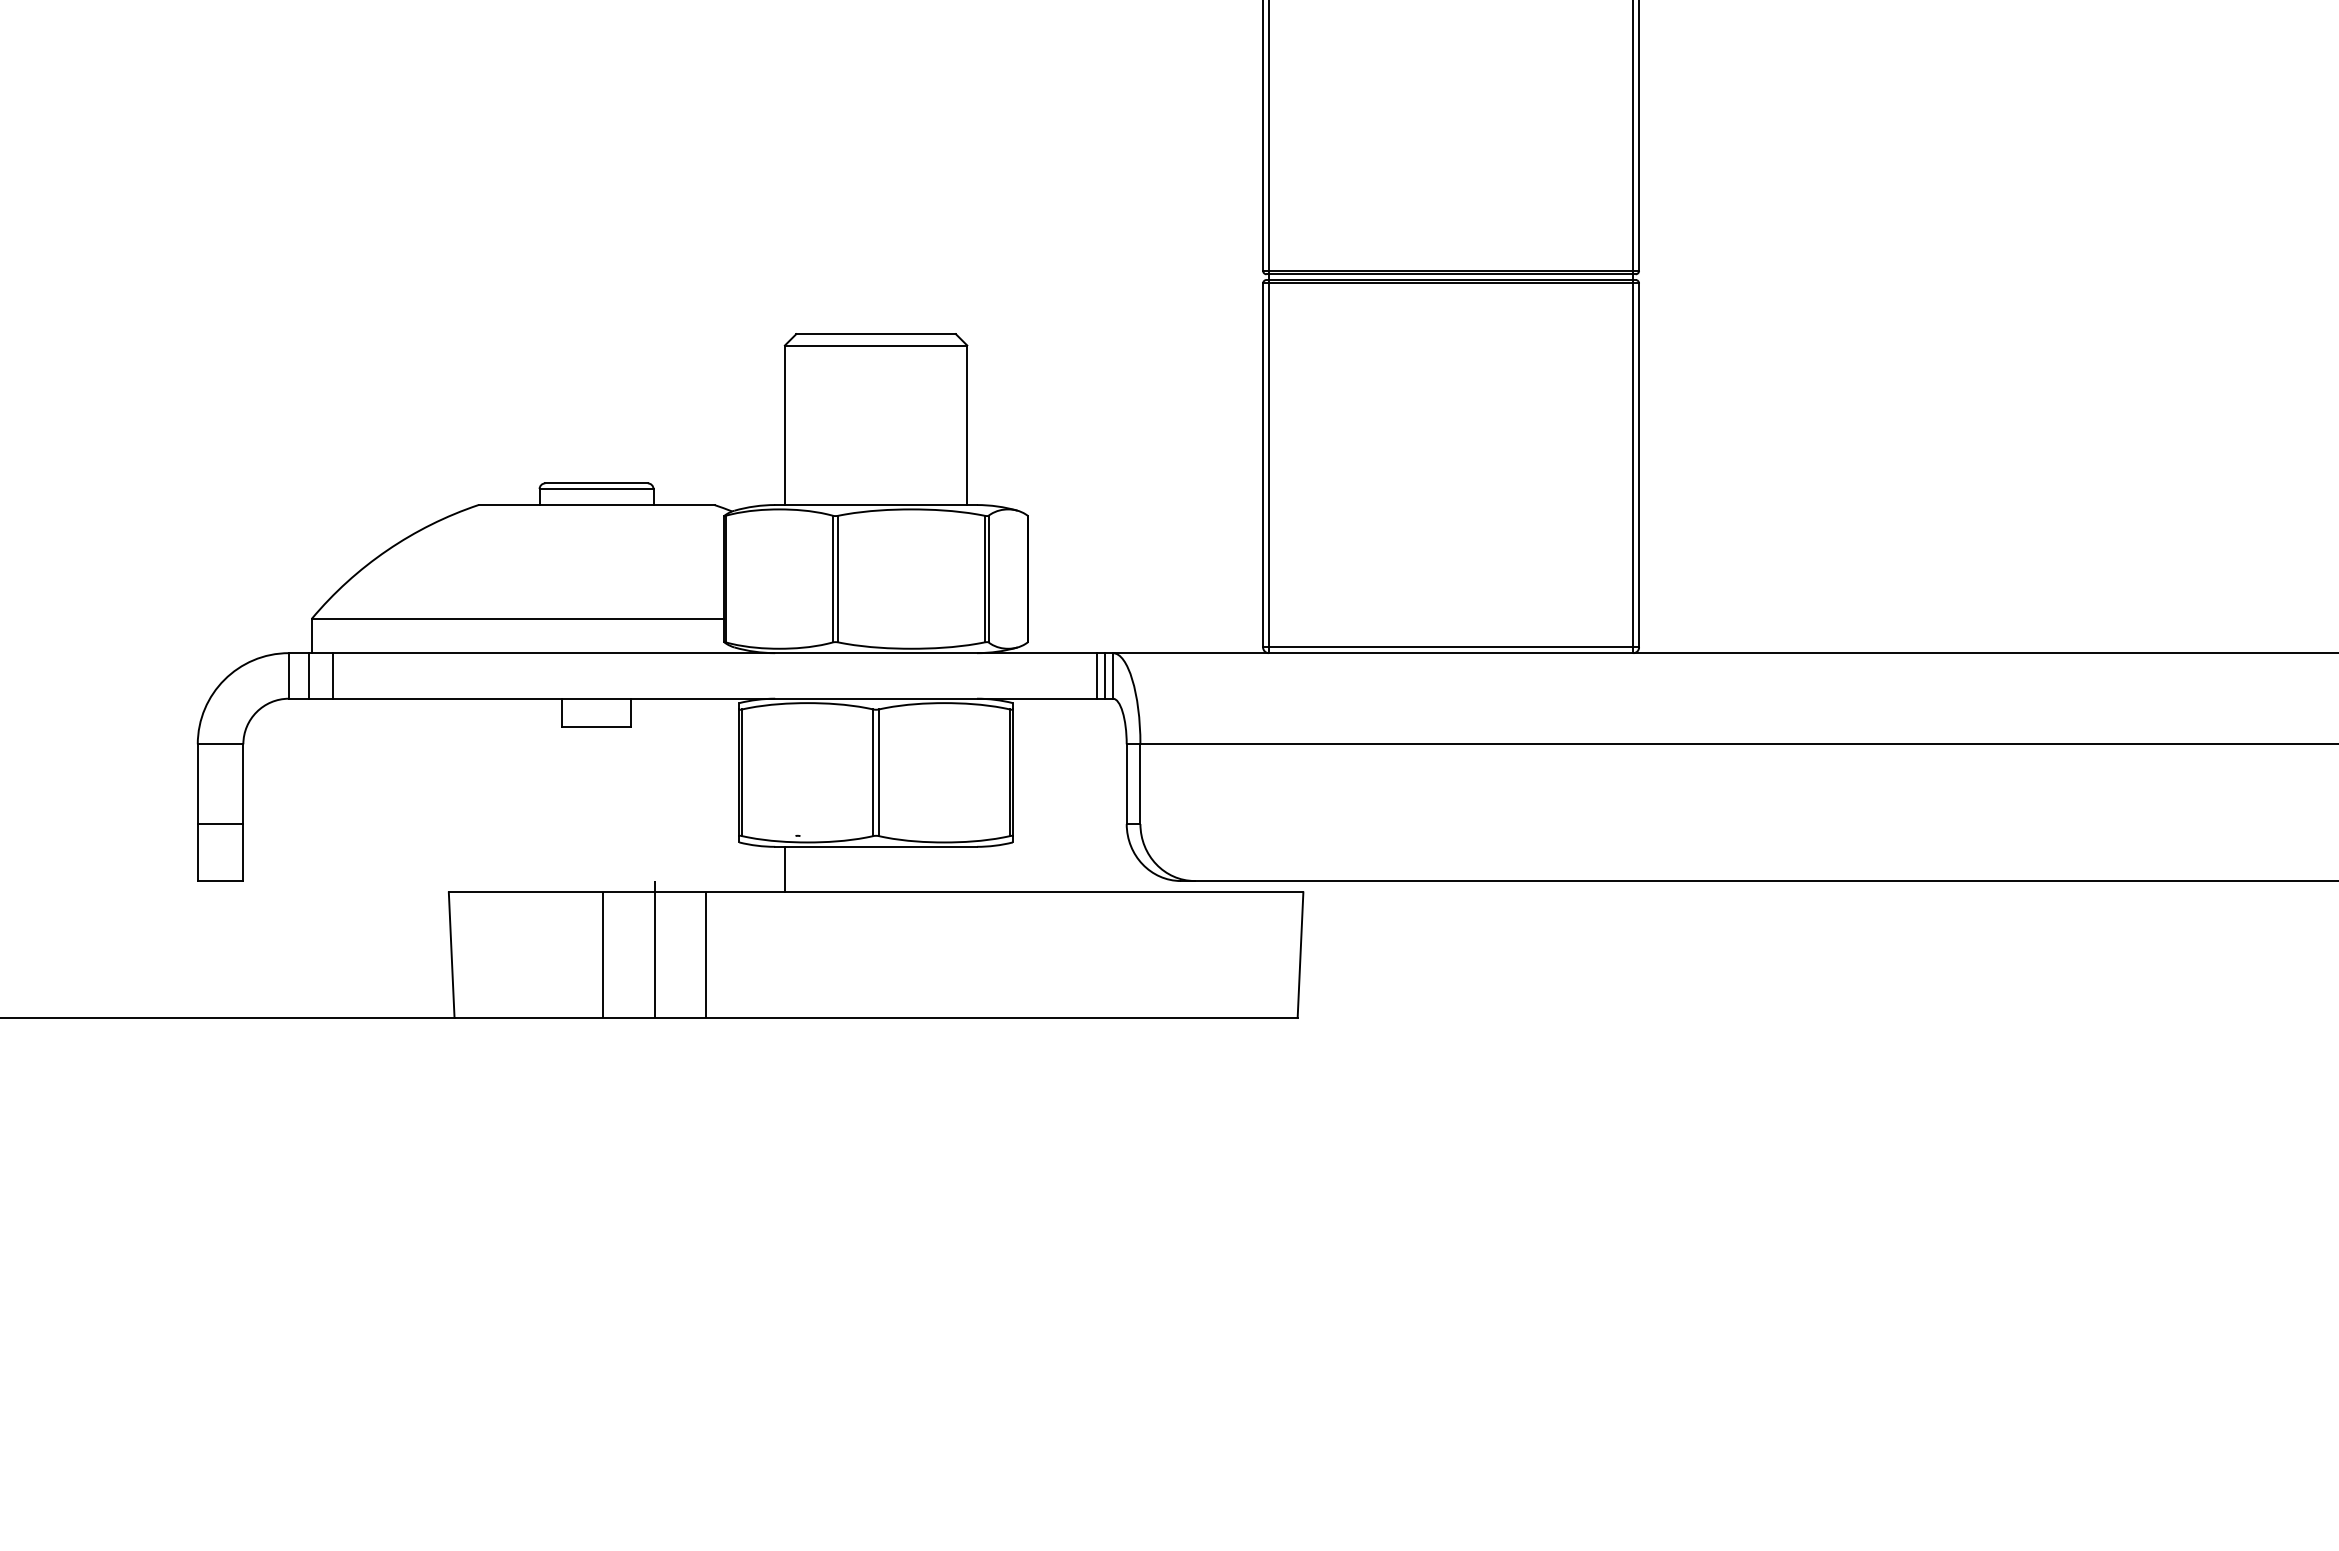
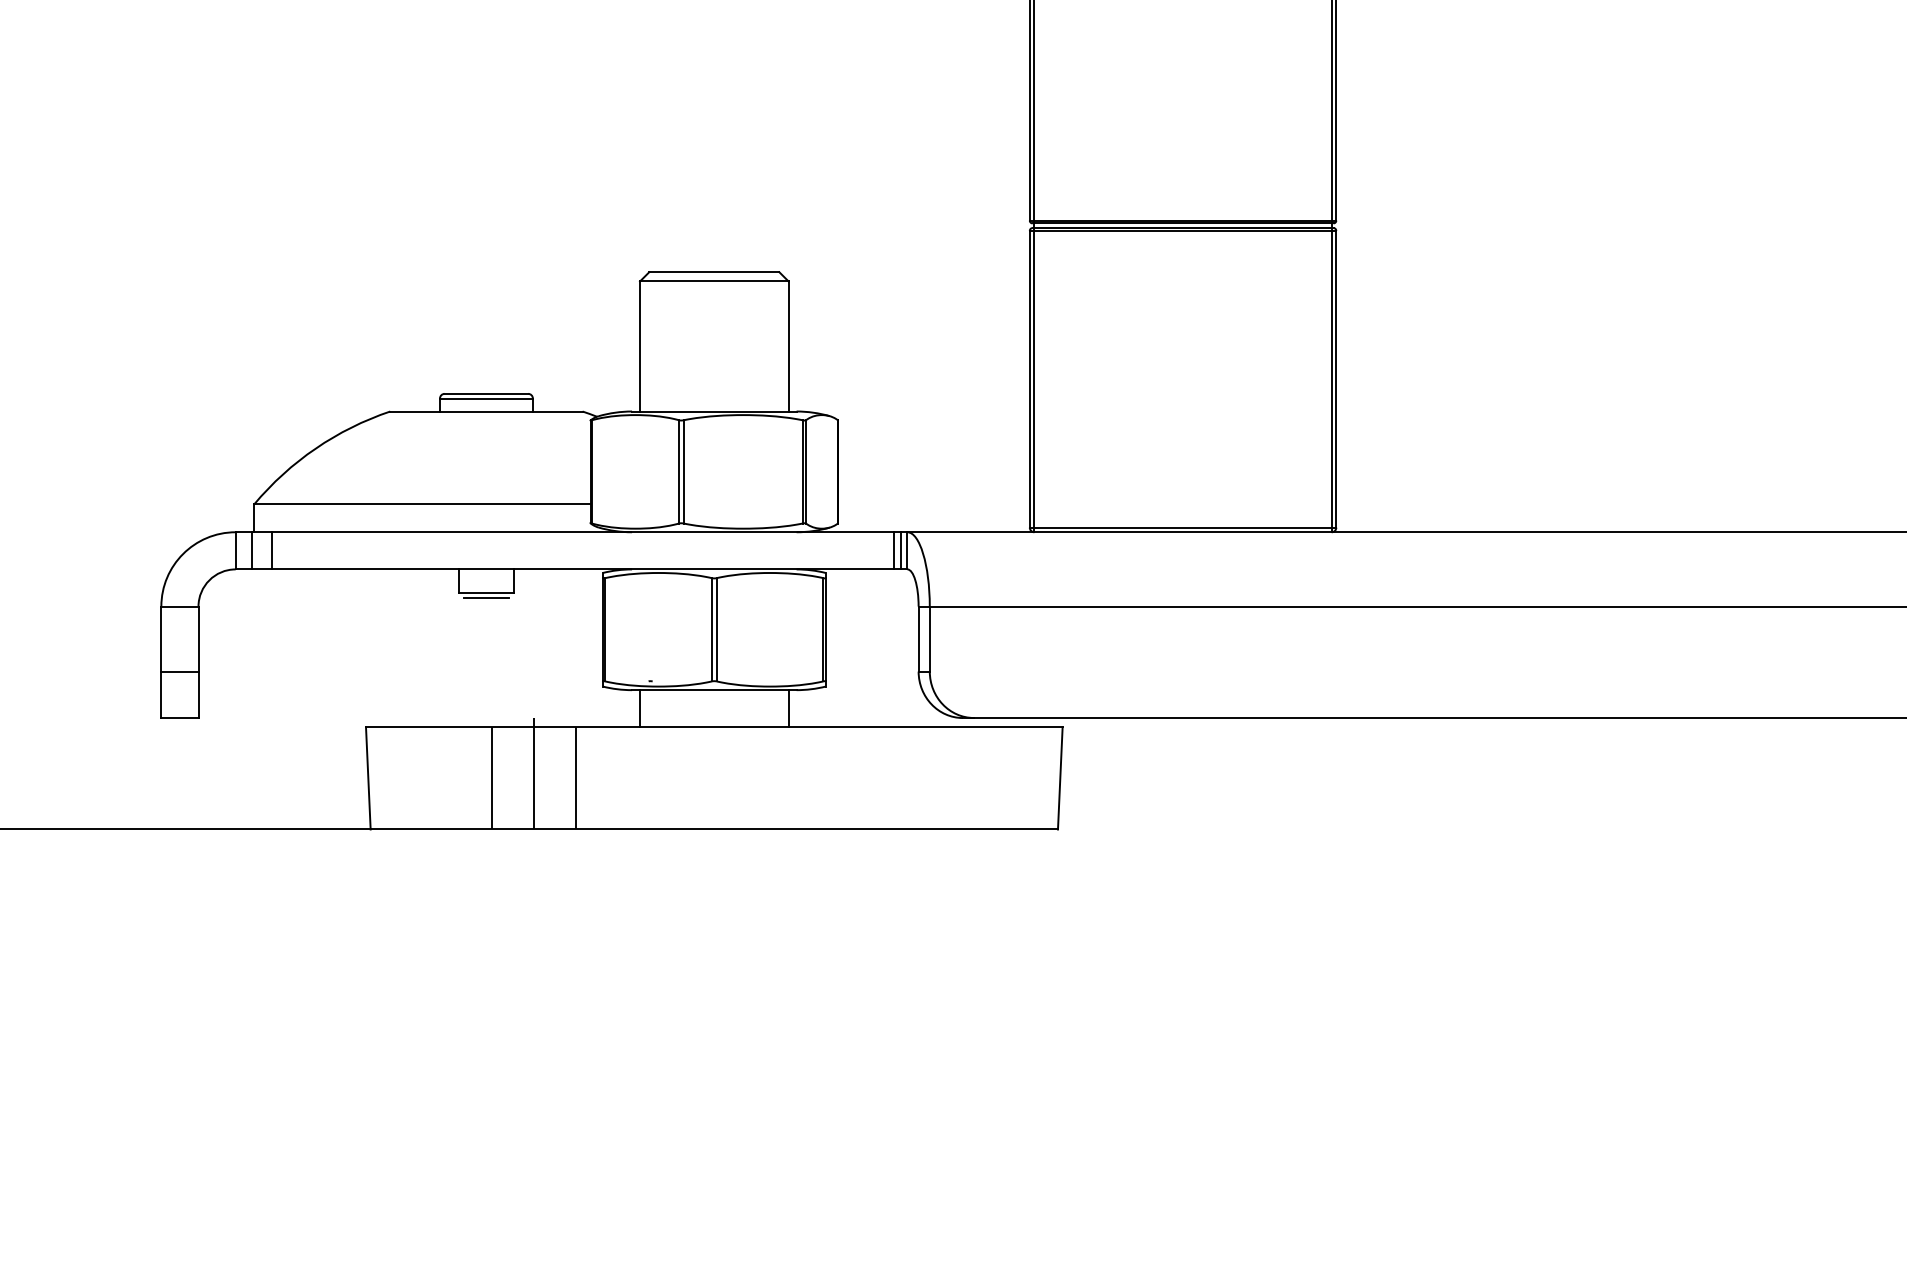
line: (596, 734) -> (486, 598), added
line: (967, 869) -> (788, 708), added

